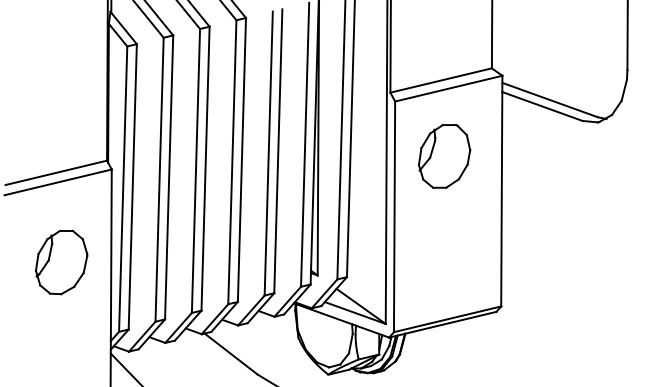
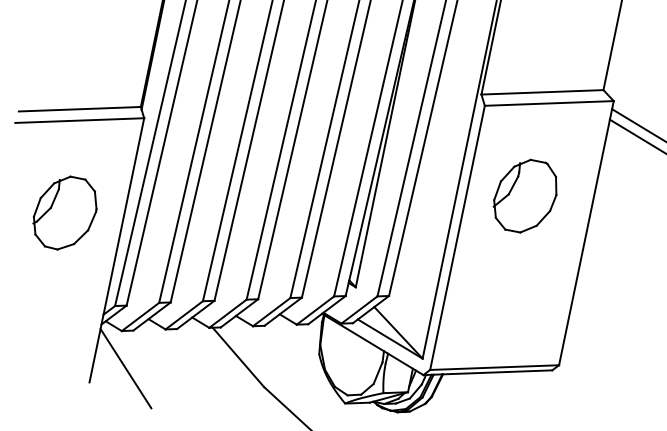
part: (444, 156) -> (525, 196), moved

